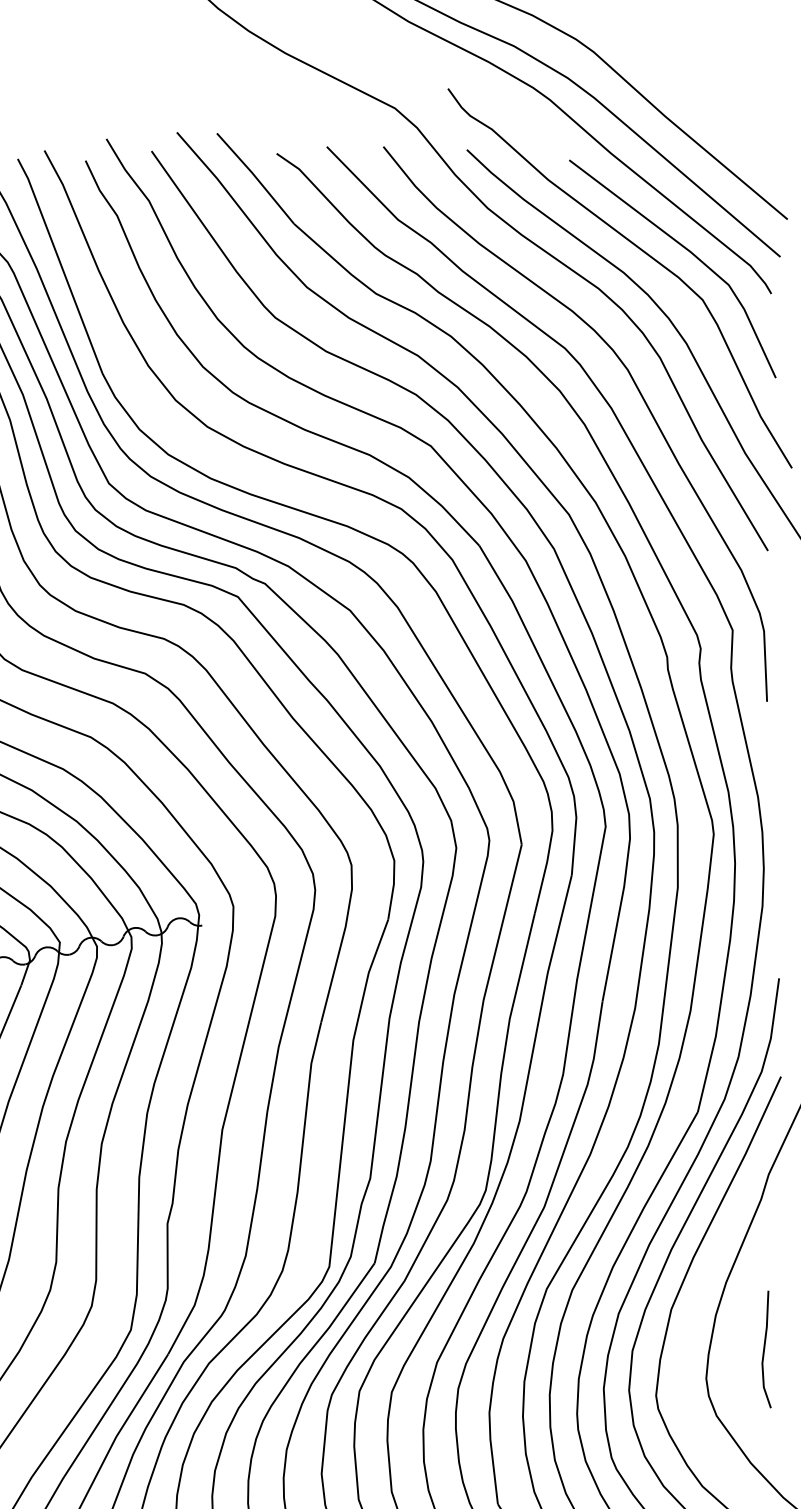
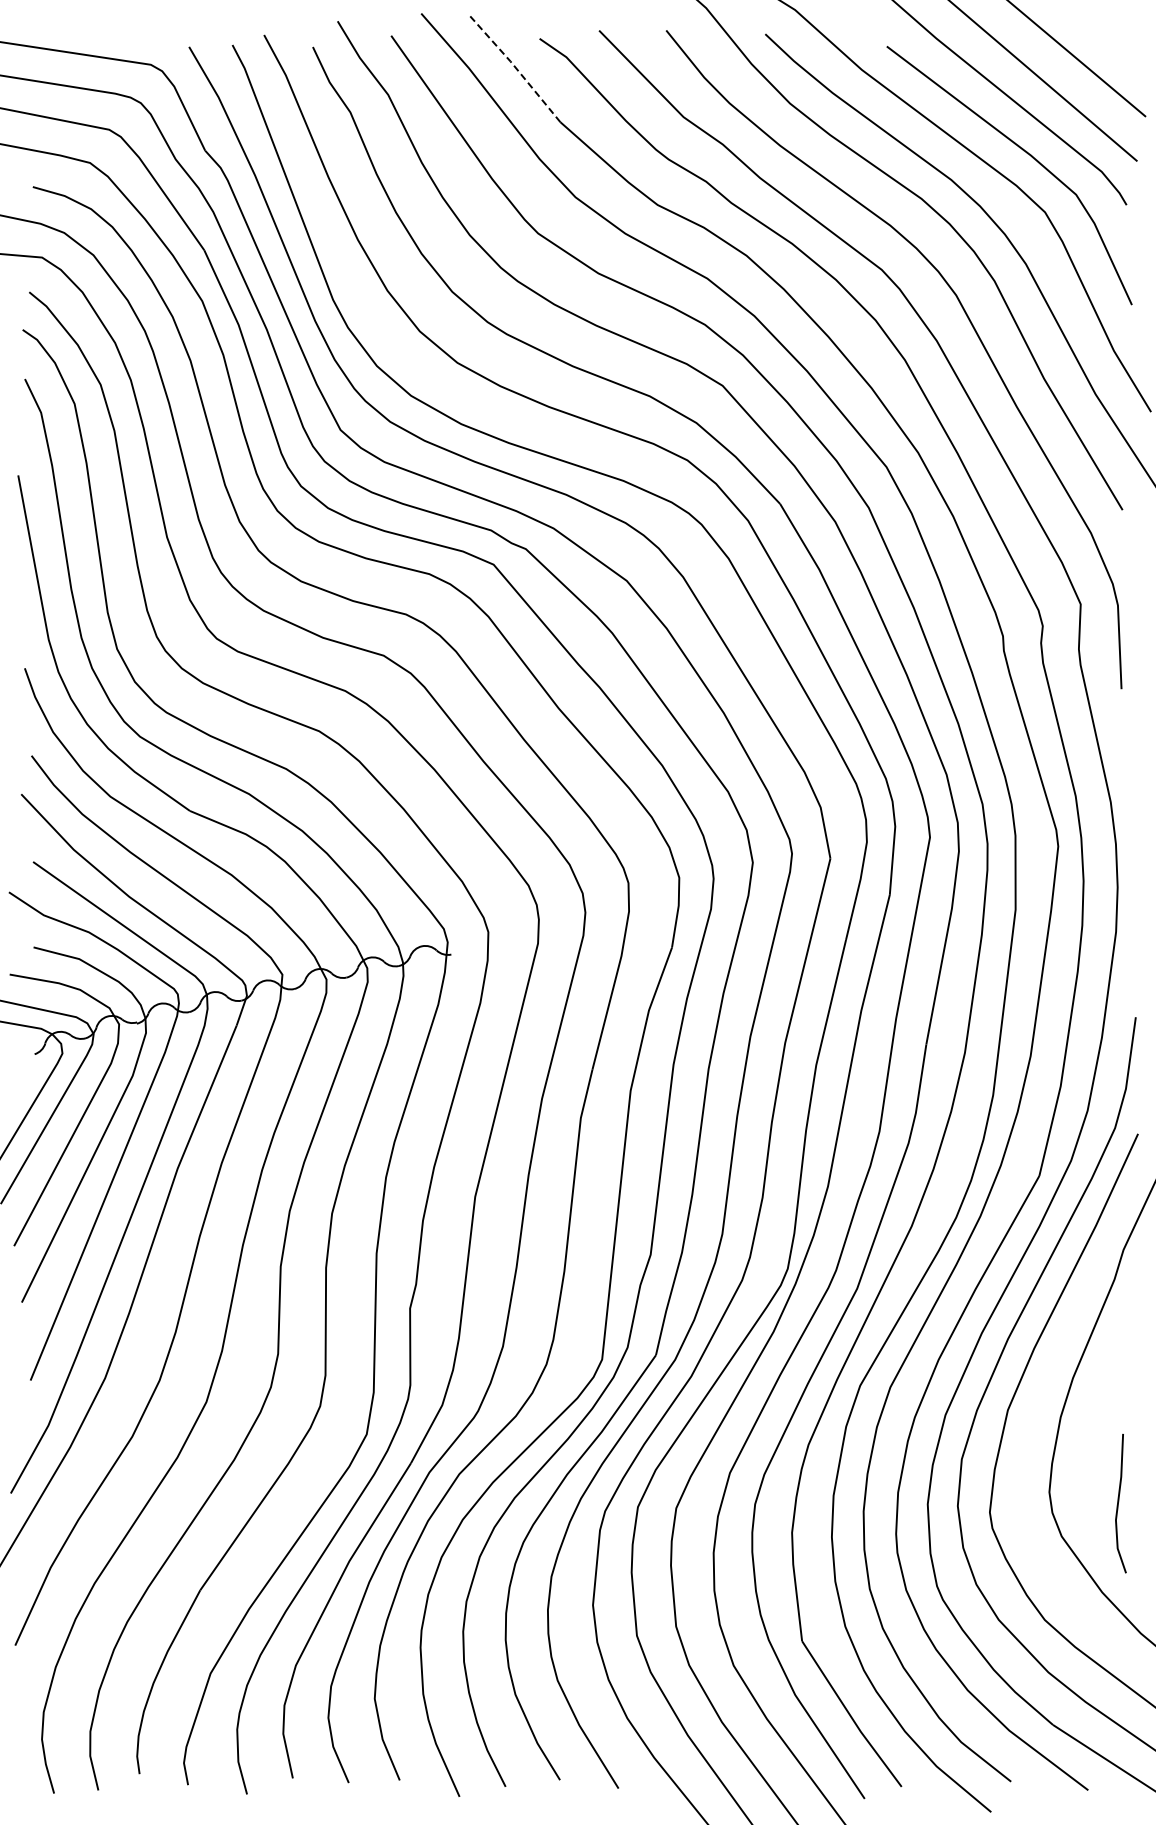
line: (255, 177) -> (514, 66), solid -> dashed
line: (764, 1349) -> (1118, 1503), moved

